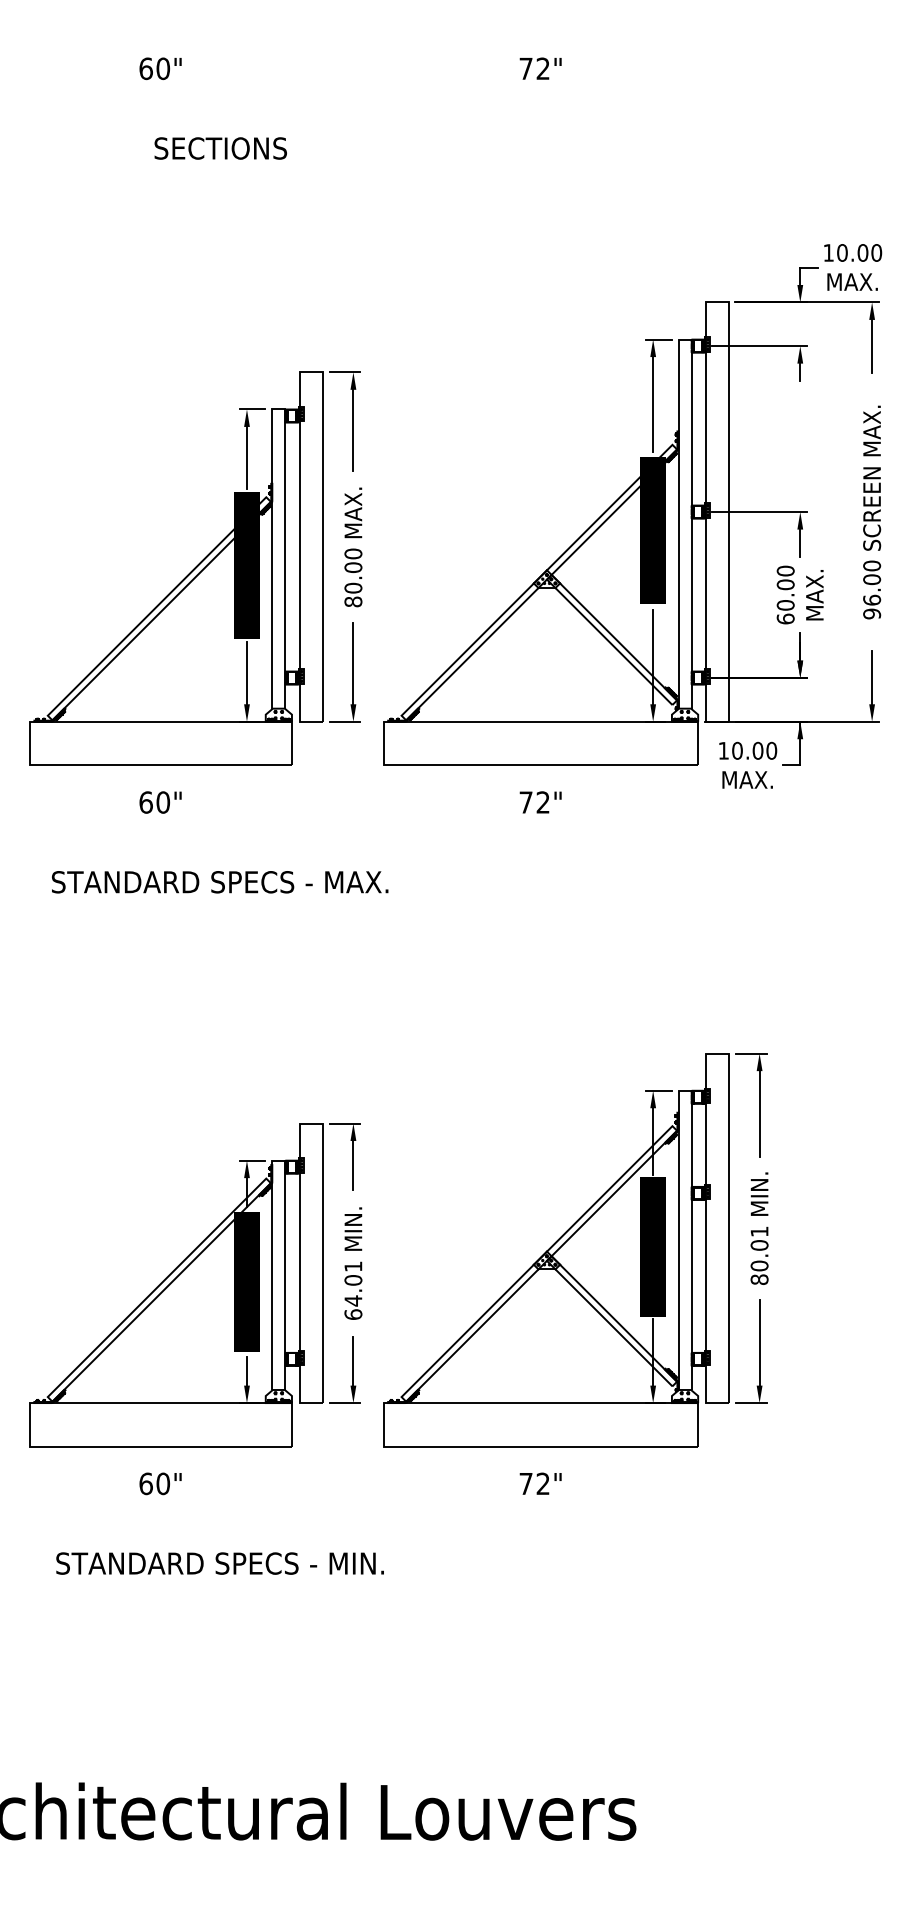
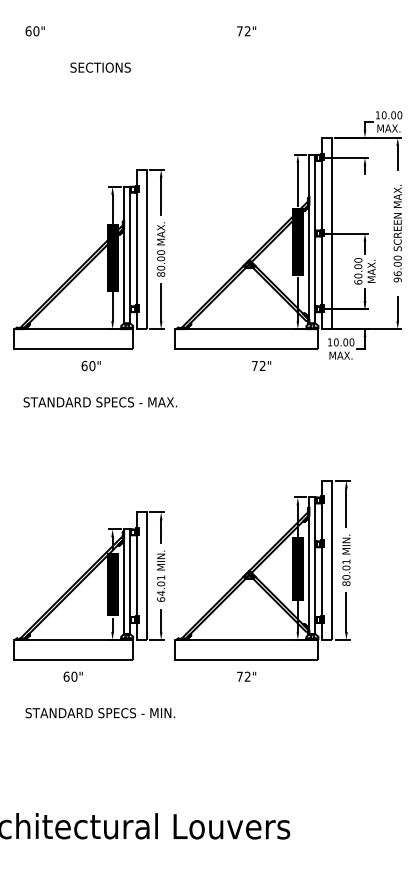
text: (159, 69) -> (34, 31), moved
text: (159, 801) -> (90, 365), moved
text: (540, 801) -> (261, 365), moved

